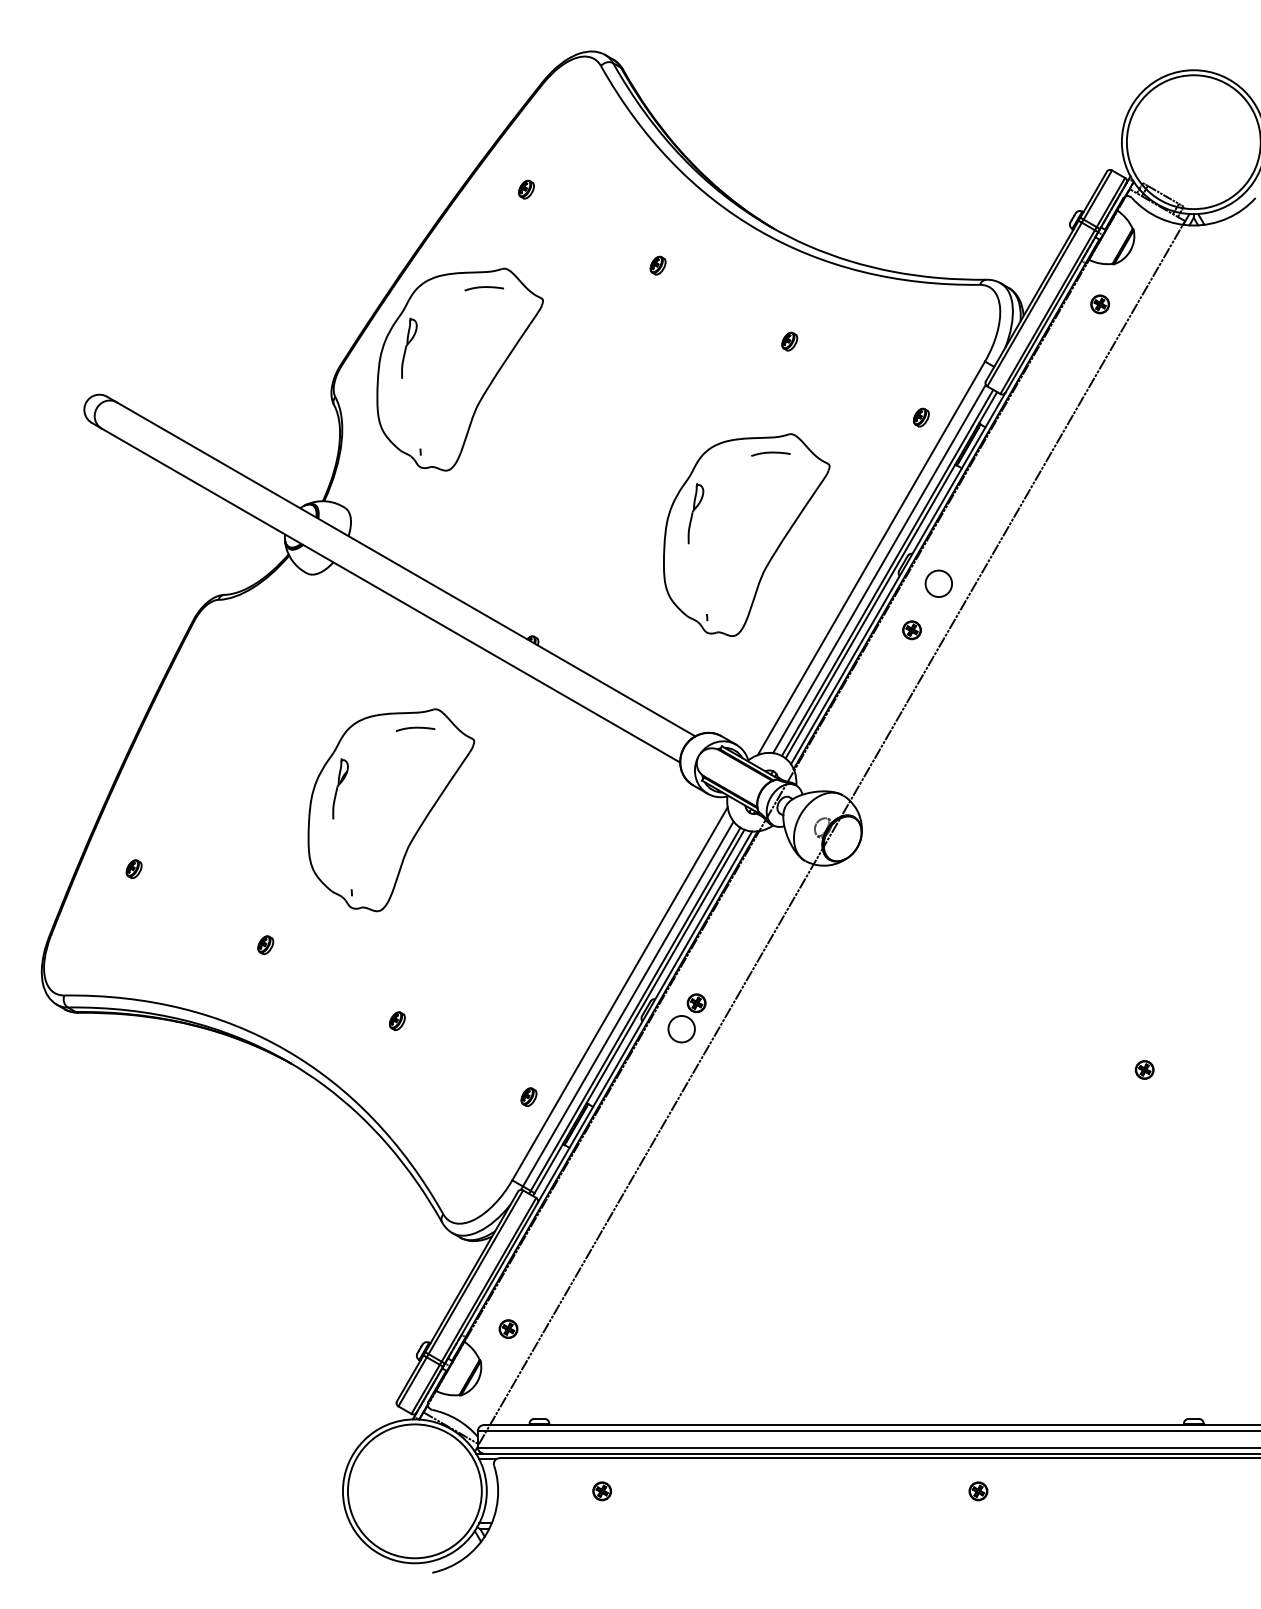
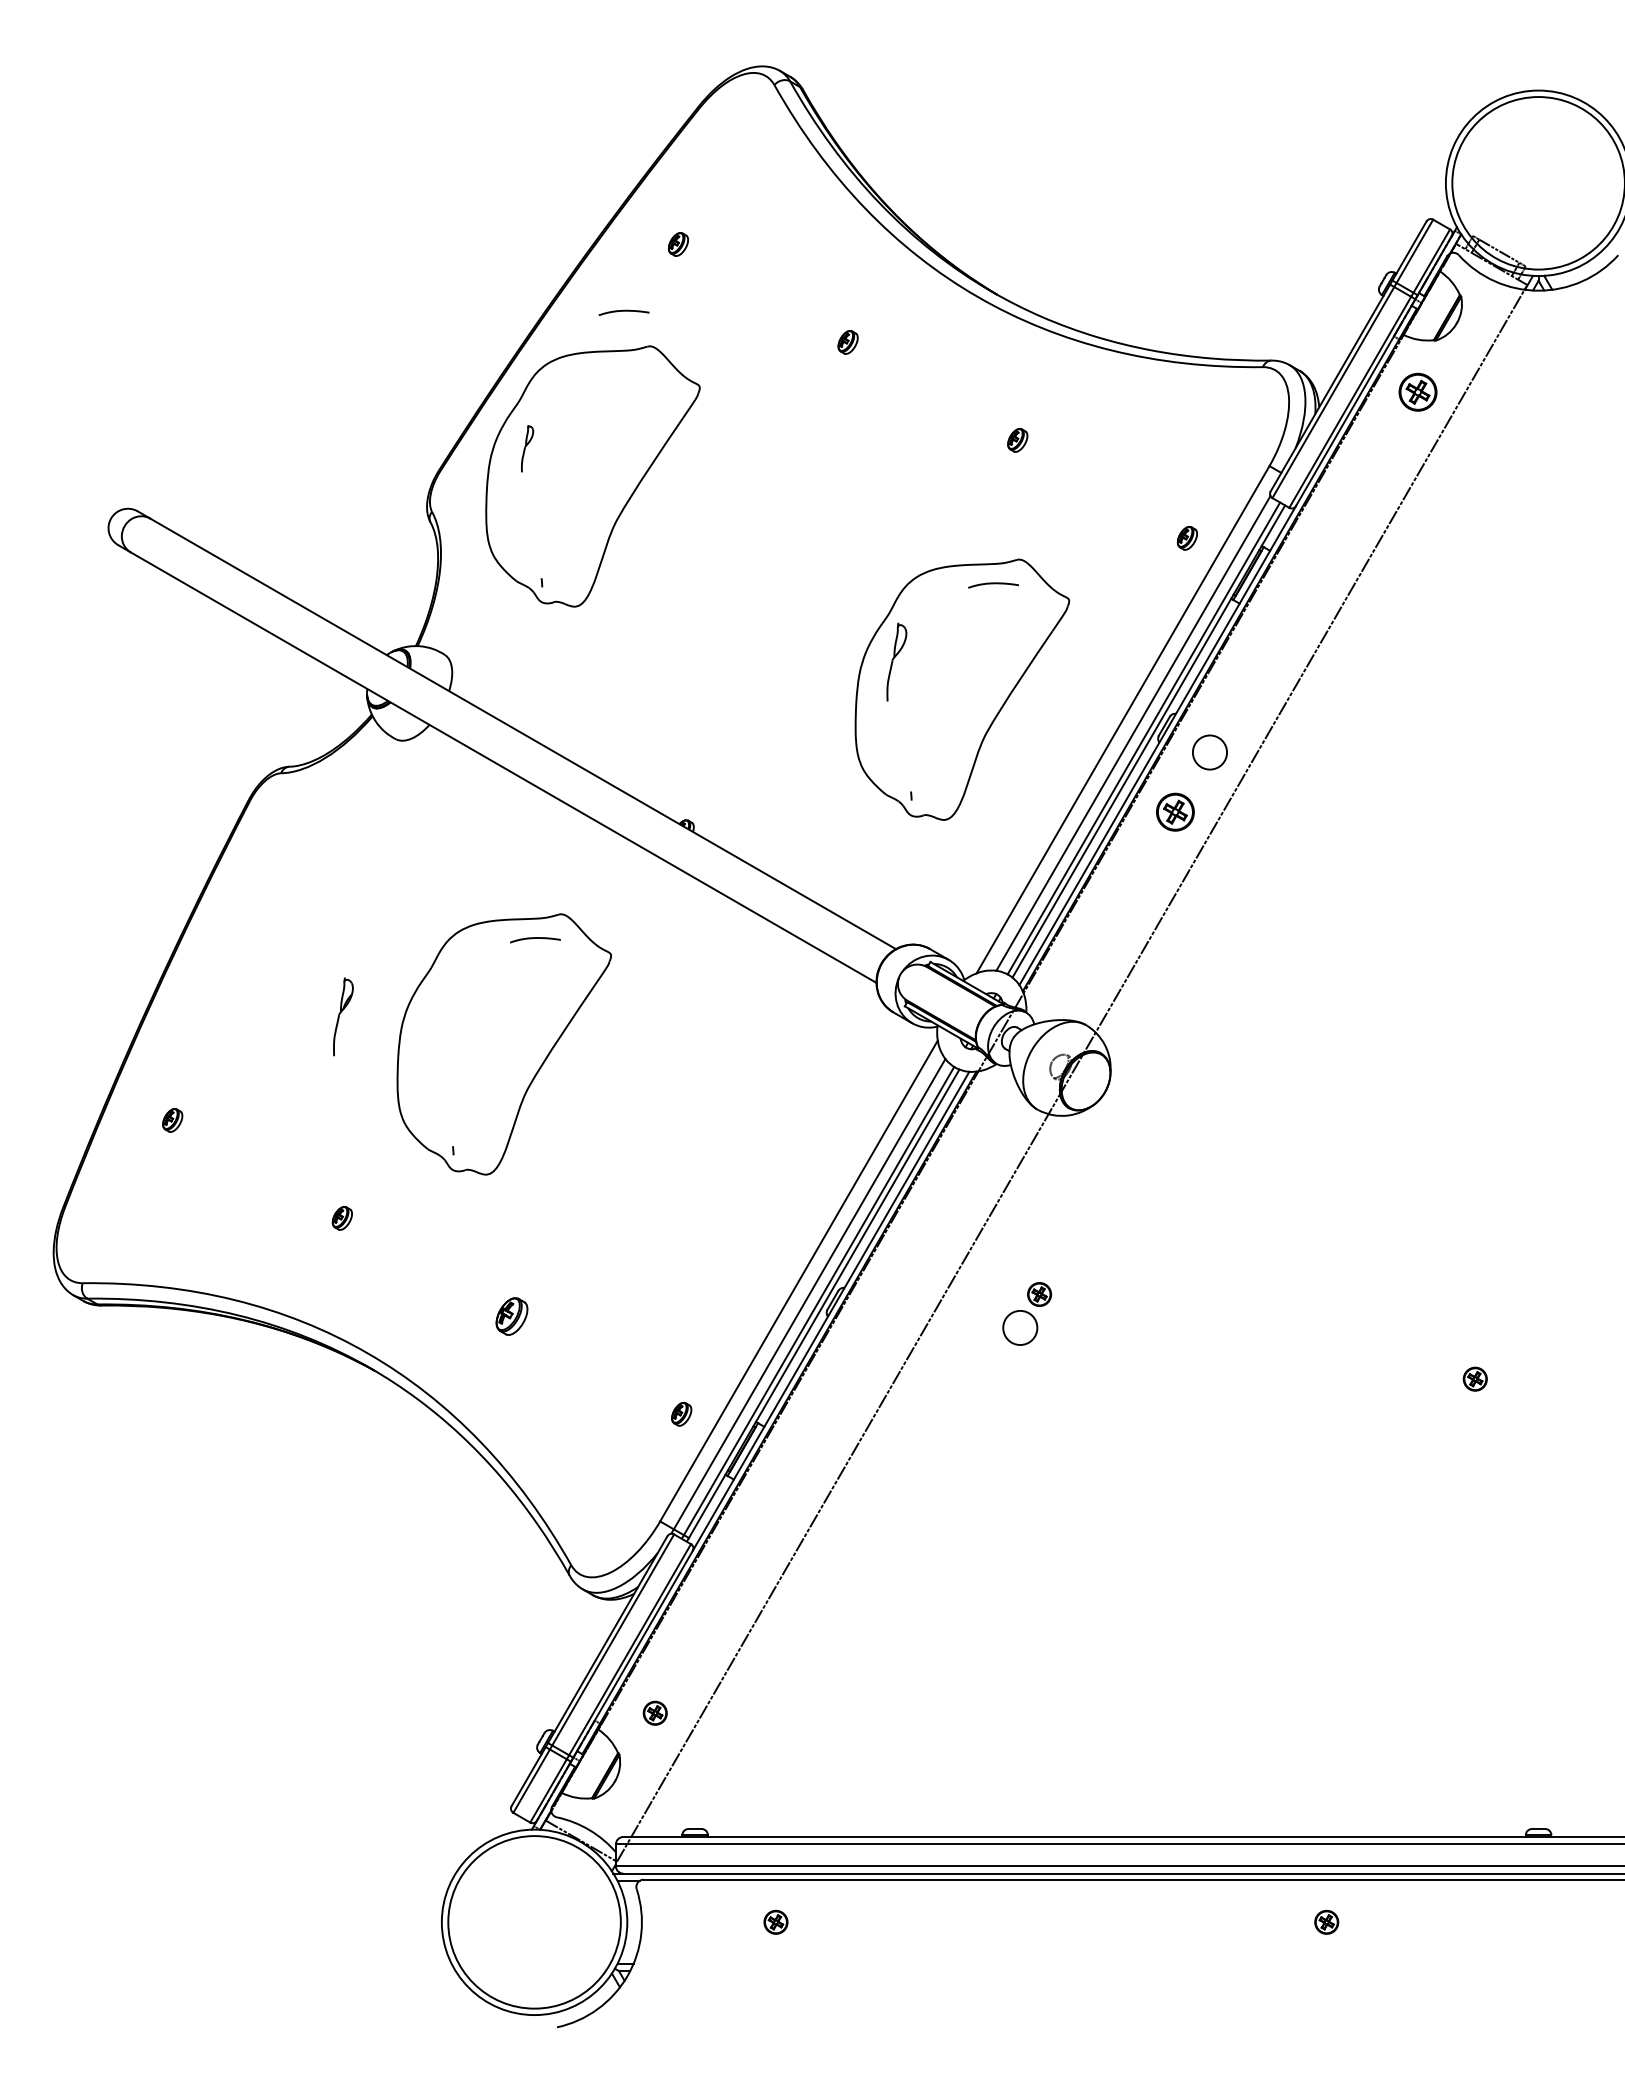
curve: (483, 287) -> (623, 311), moved
part: (1099, 304) -> (1417, 392), size x1.6
part: (409, 347) -> (527, 447), size x0.6
part: (911, 630) -> (1174, 812), size x1.6
part: (340, 788) -> (343, 1016), moved
part: (686, 1018) -> (1026, 1314), moved
part: (397, 1020) -> (512, 1315), size x1.6
part: (978, 1491) -> (1326, 1922), moved

